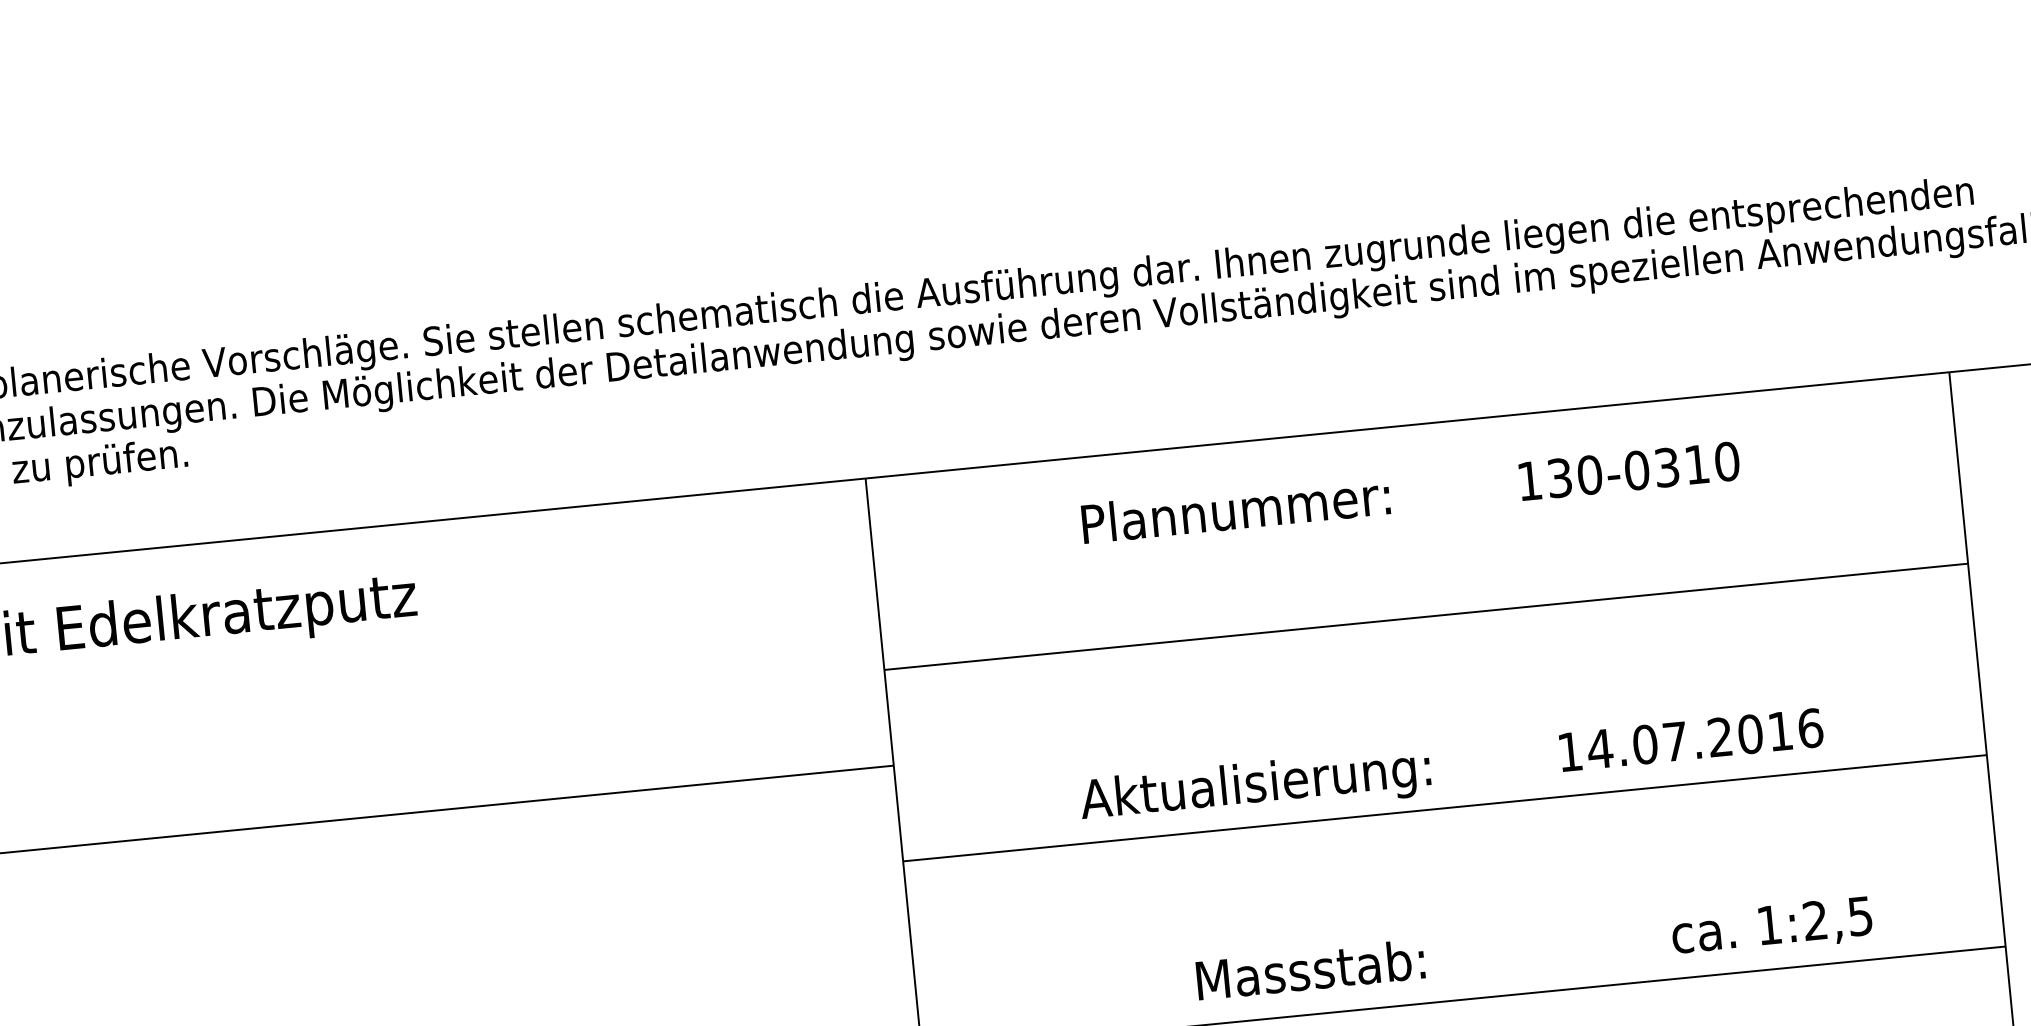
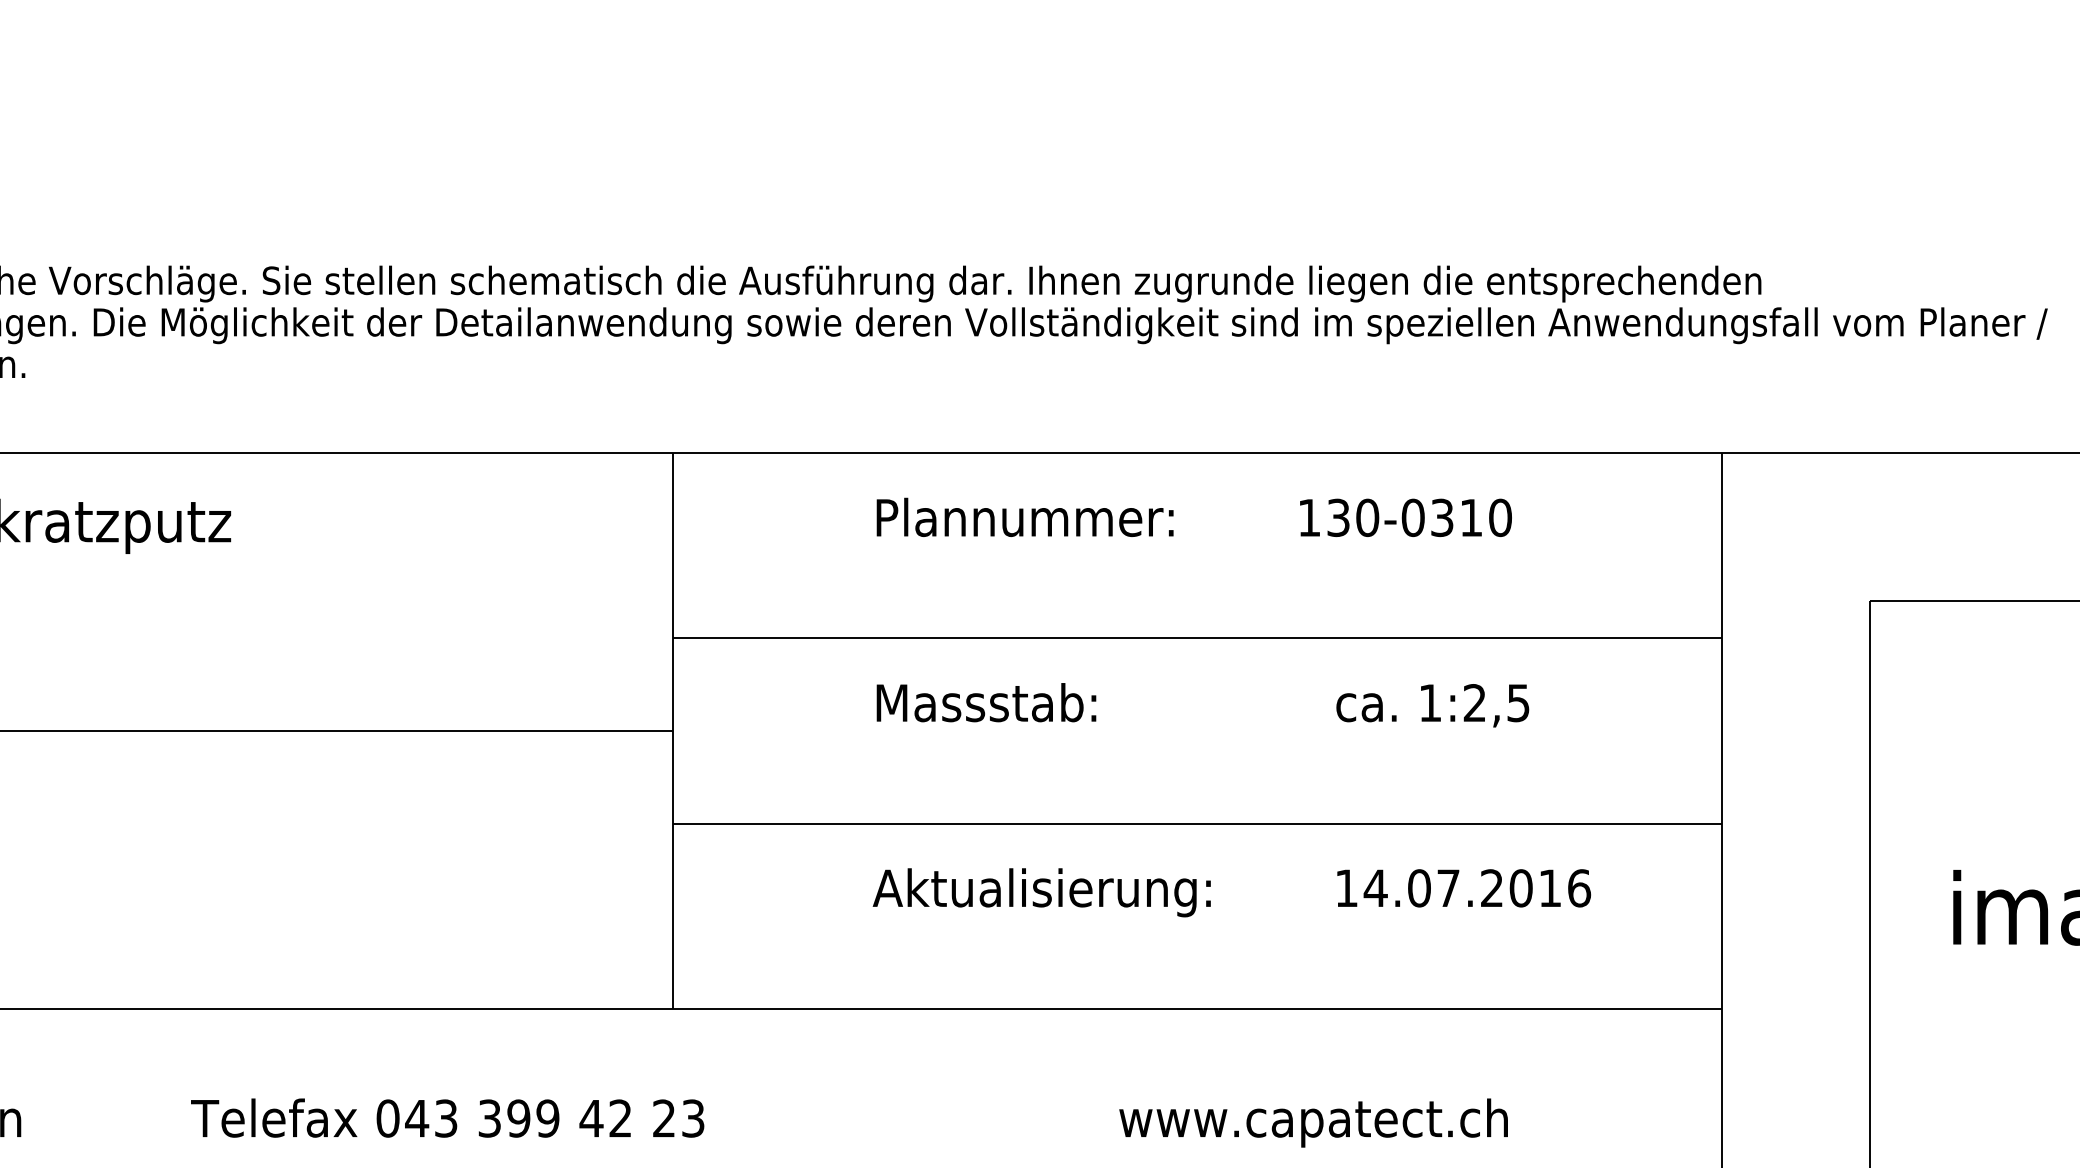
text: (1451, 767) -> (1231, 892), moved
text: (1534, 950) -> (1202, 705), moved

